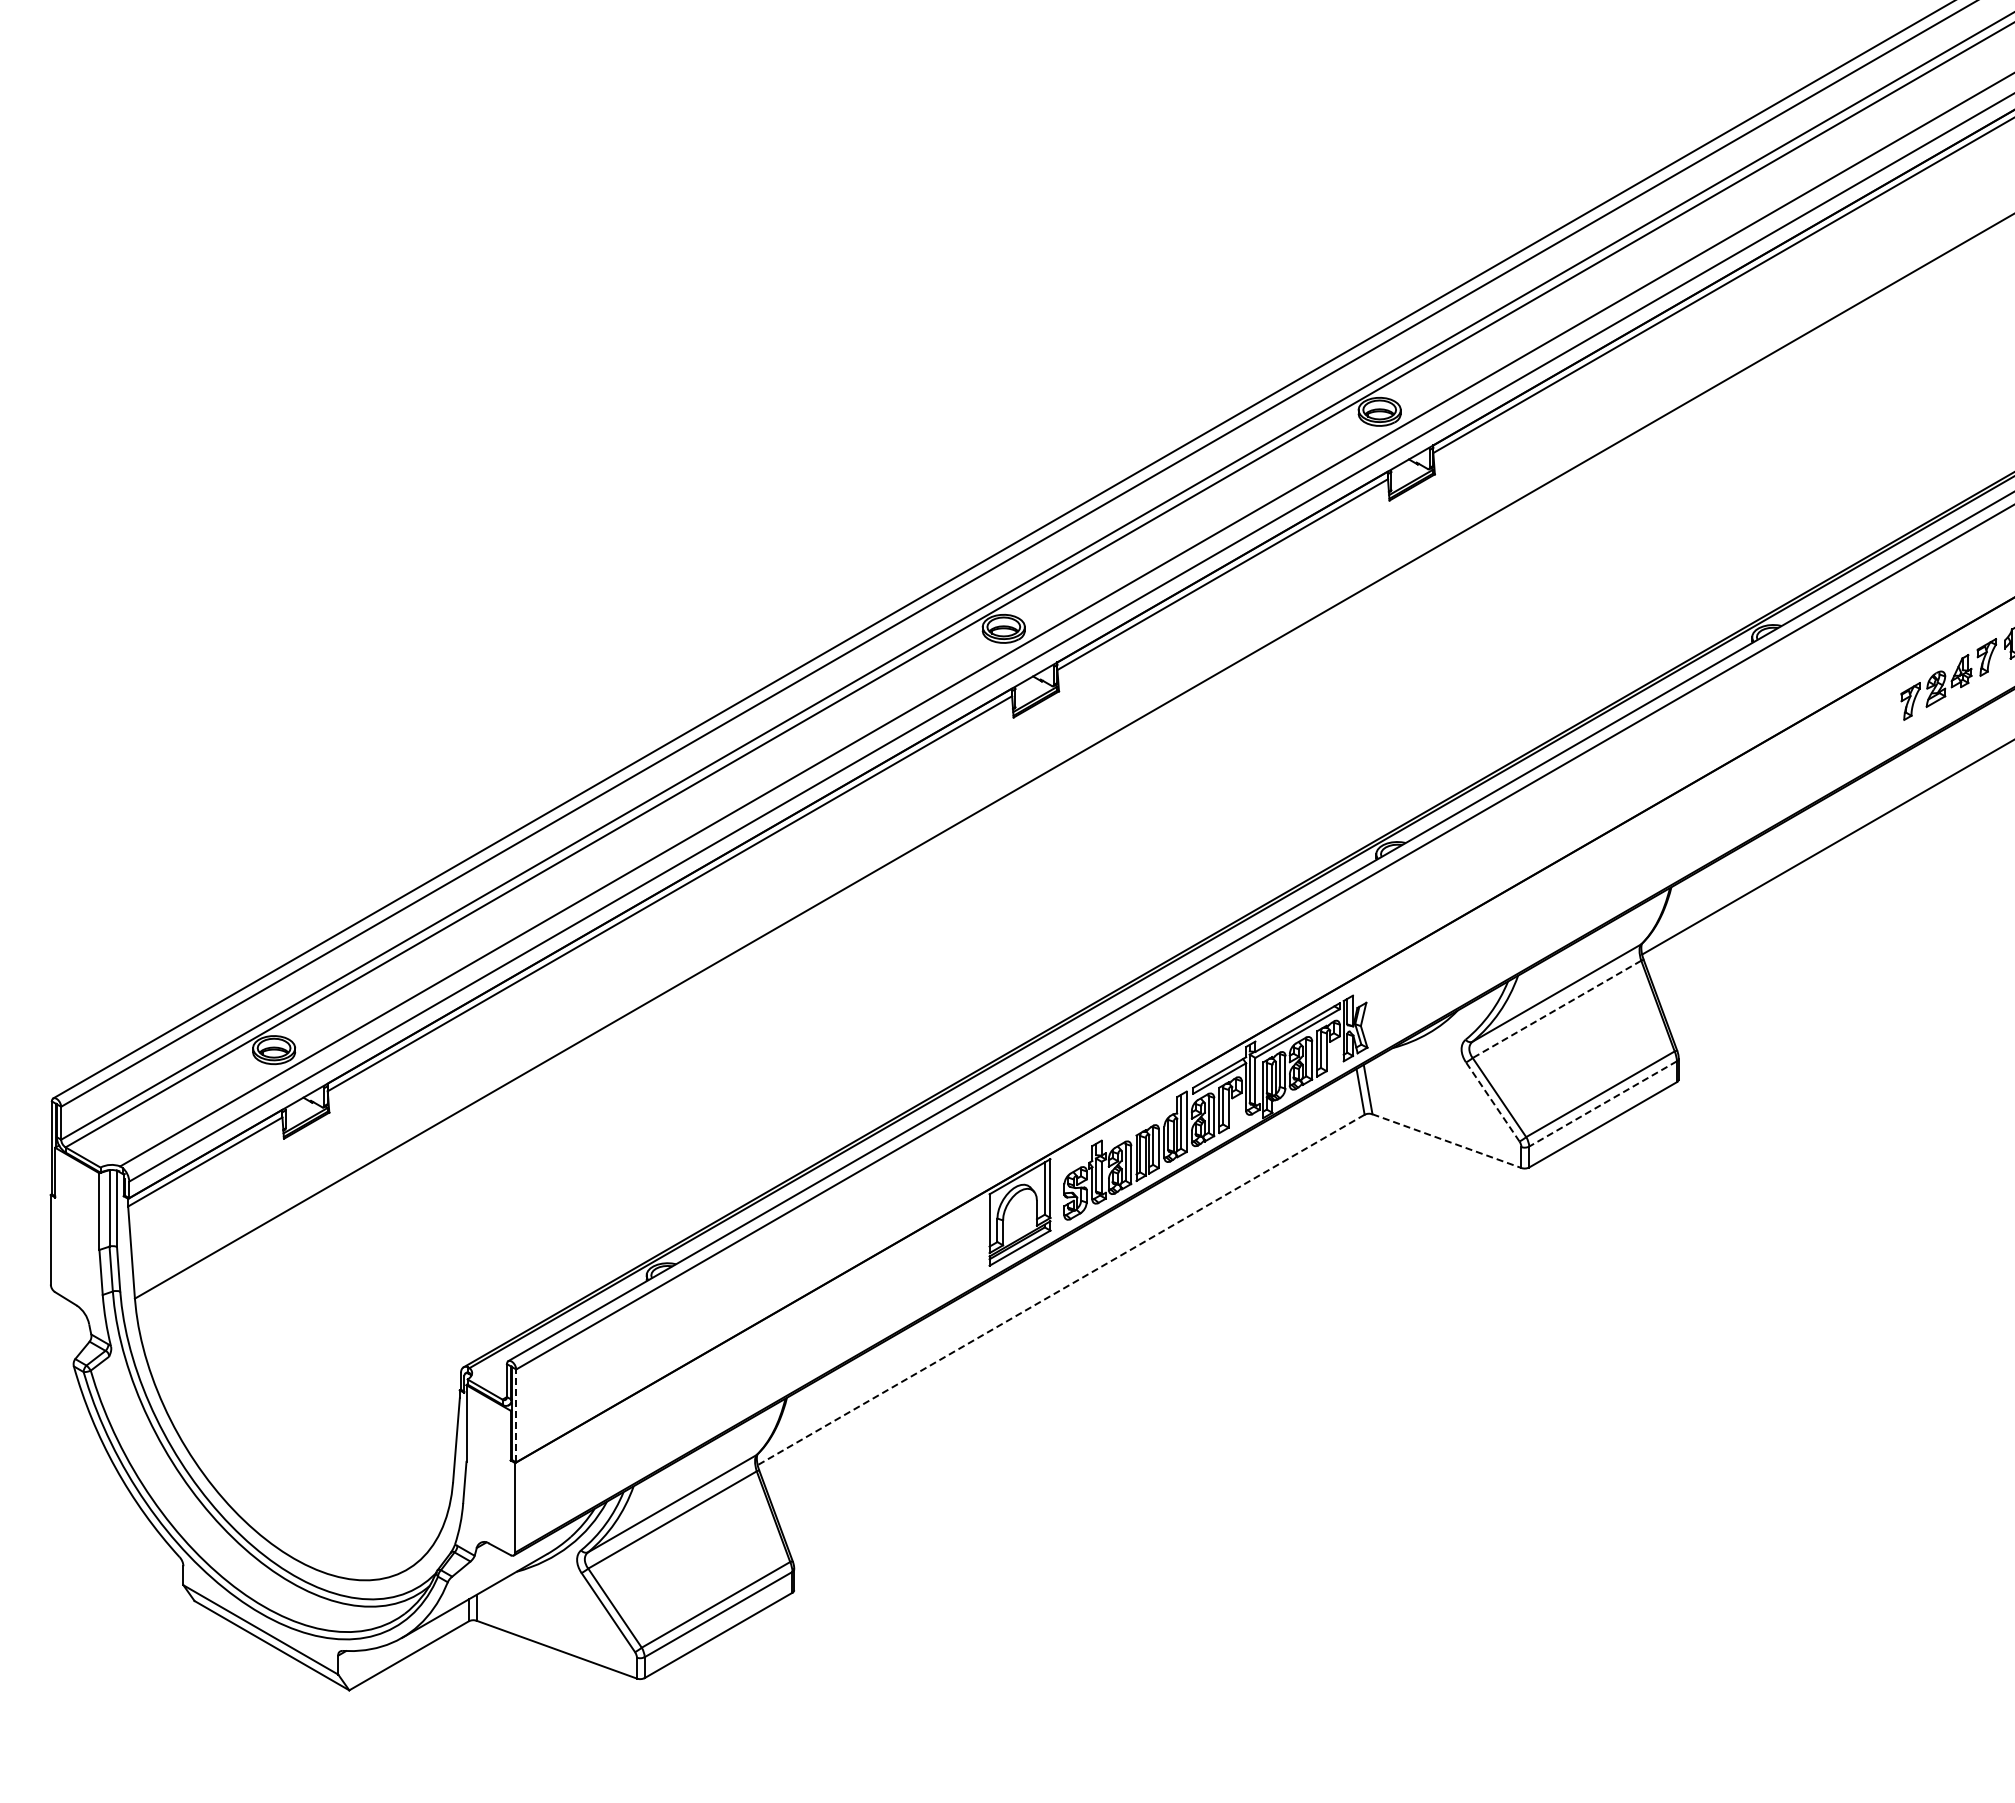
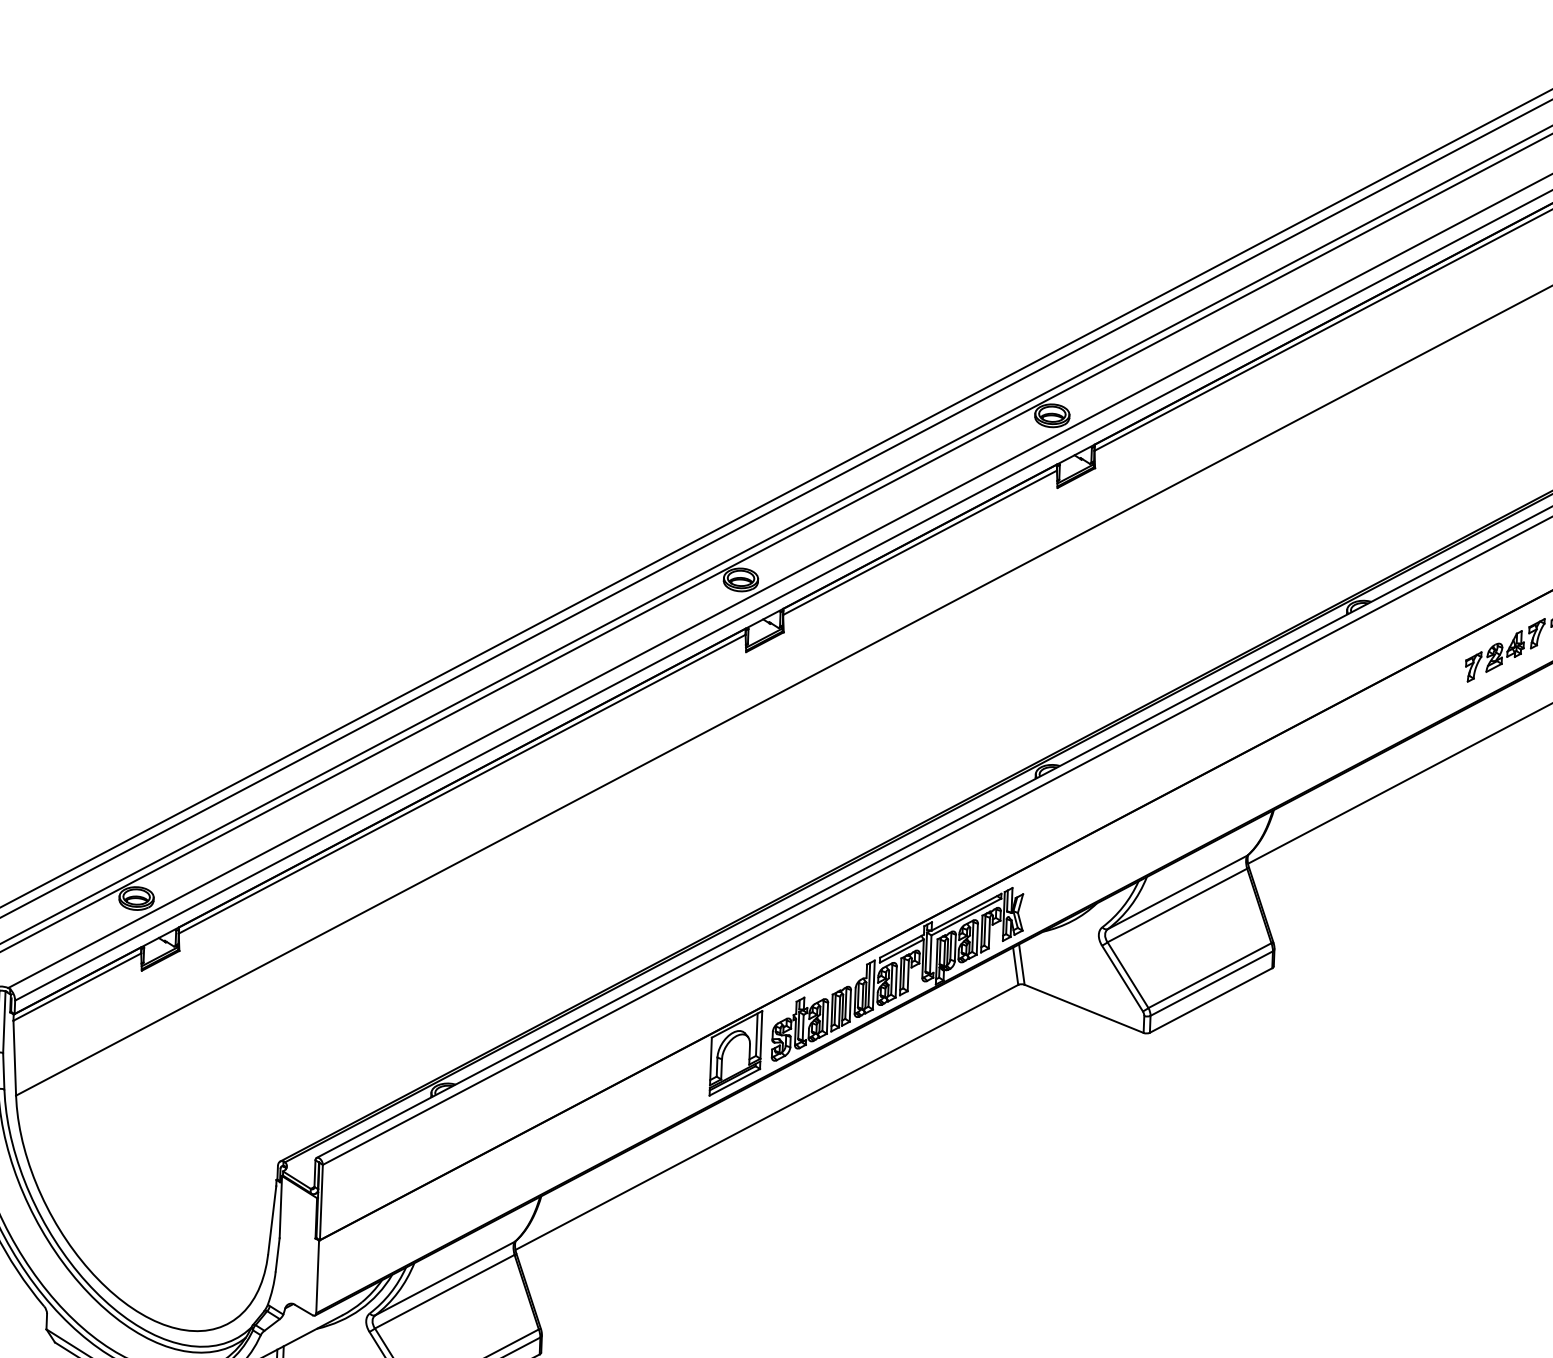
line: (1556, 1009) -> (1176, 905), dashed -> solid
line: (1492, 1101) -> (1122, 978), dashed -> solid
line: (1602, 1104) -> (1211, 983), dashed -> solid
line: (1447, 1141) -> (1084, 1009), dashed -> solid
line: (1060, 1290) -> (766, 1117), dashed -> solid
line: (516, 1415) -> (321, 1202), dashed -> solid

